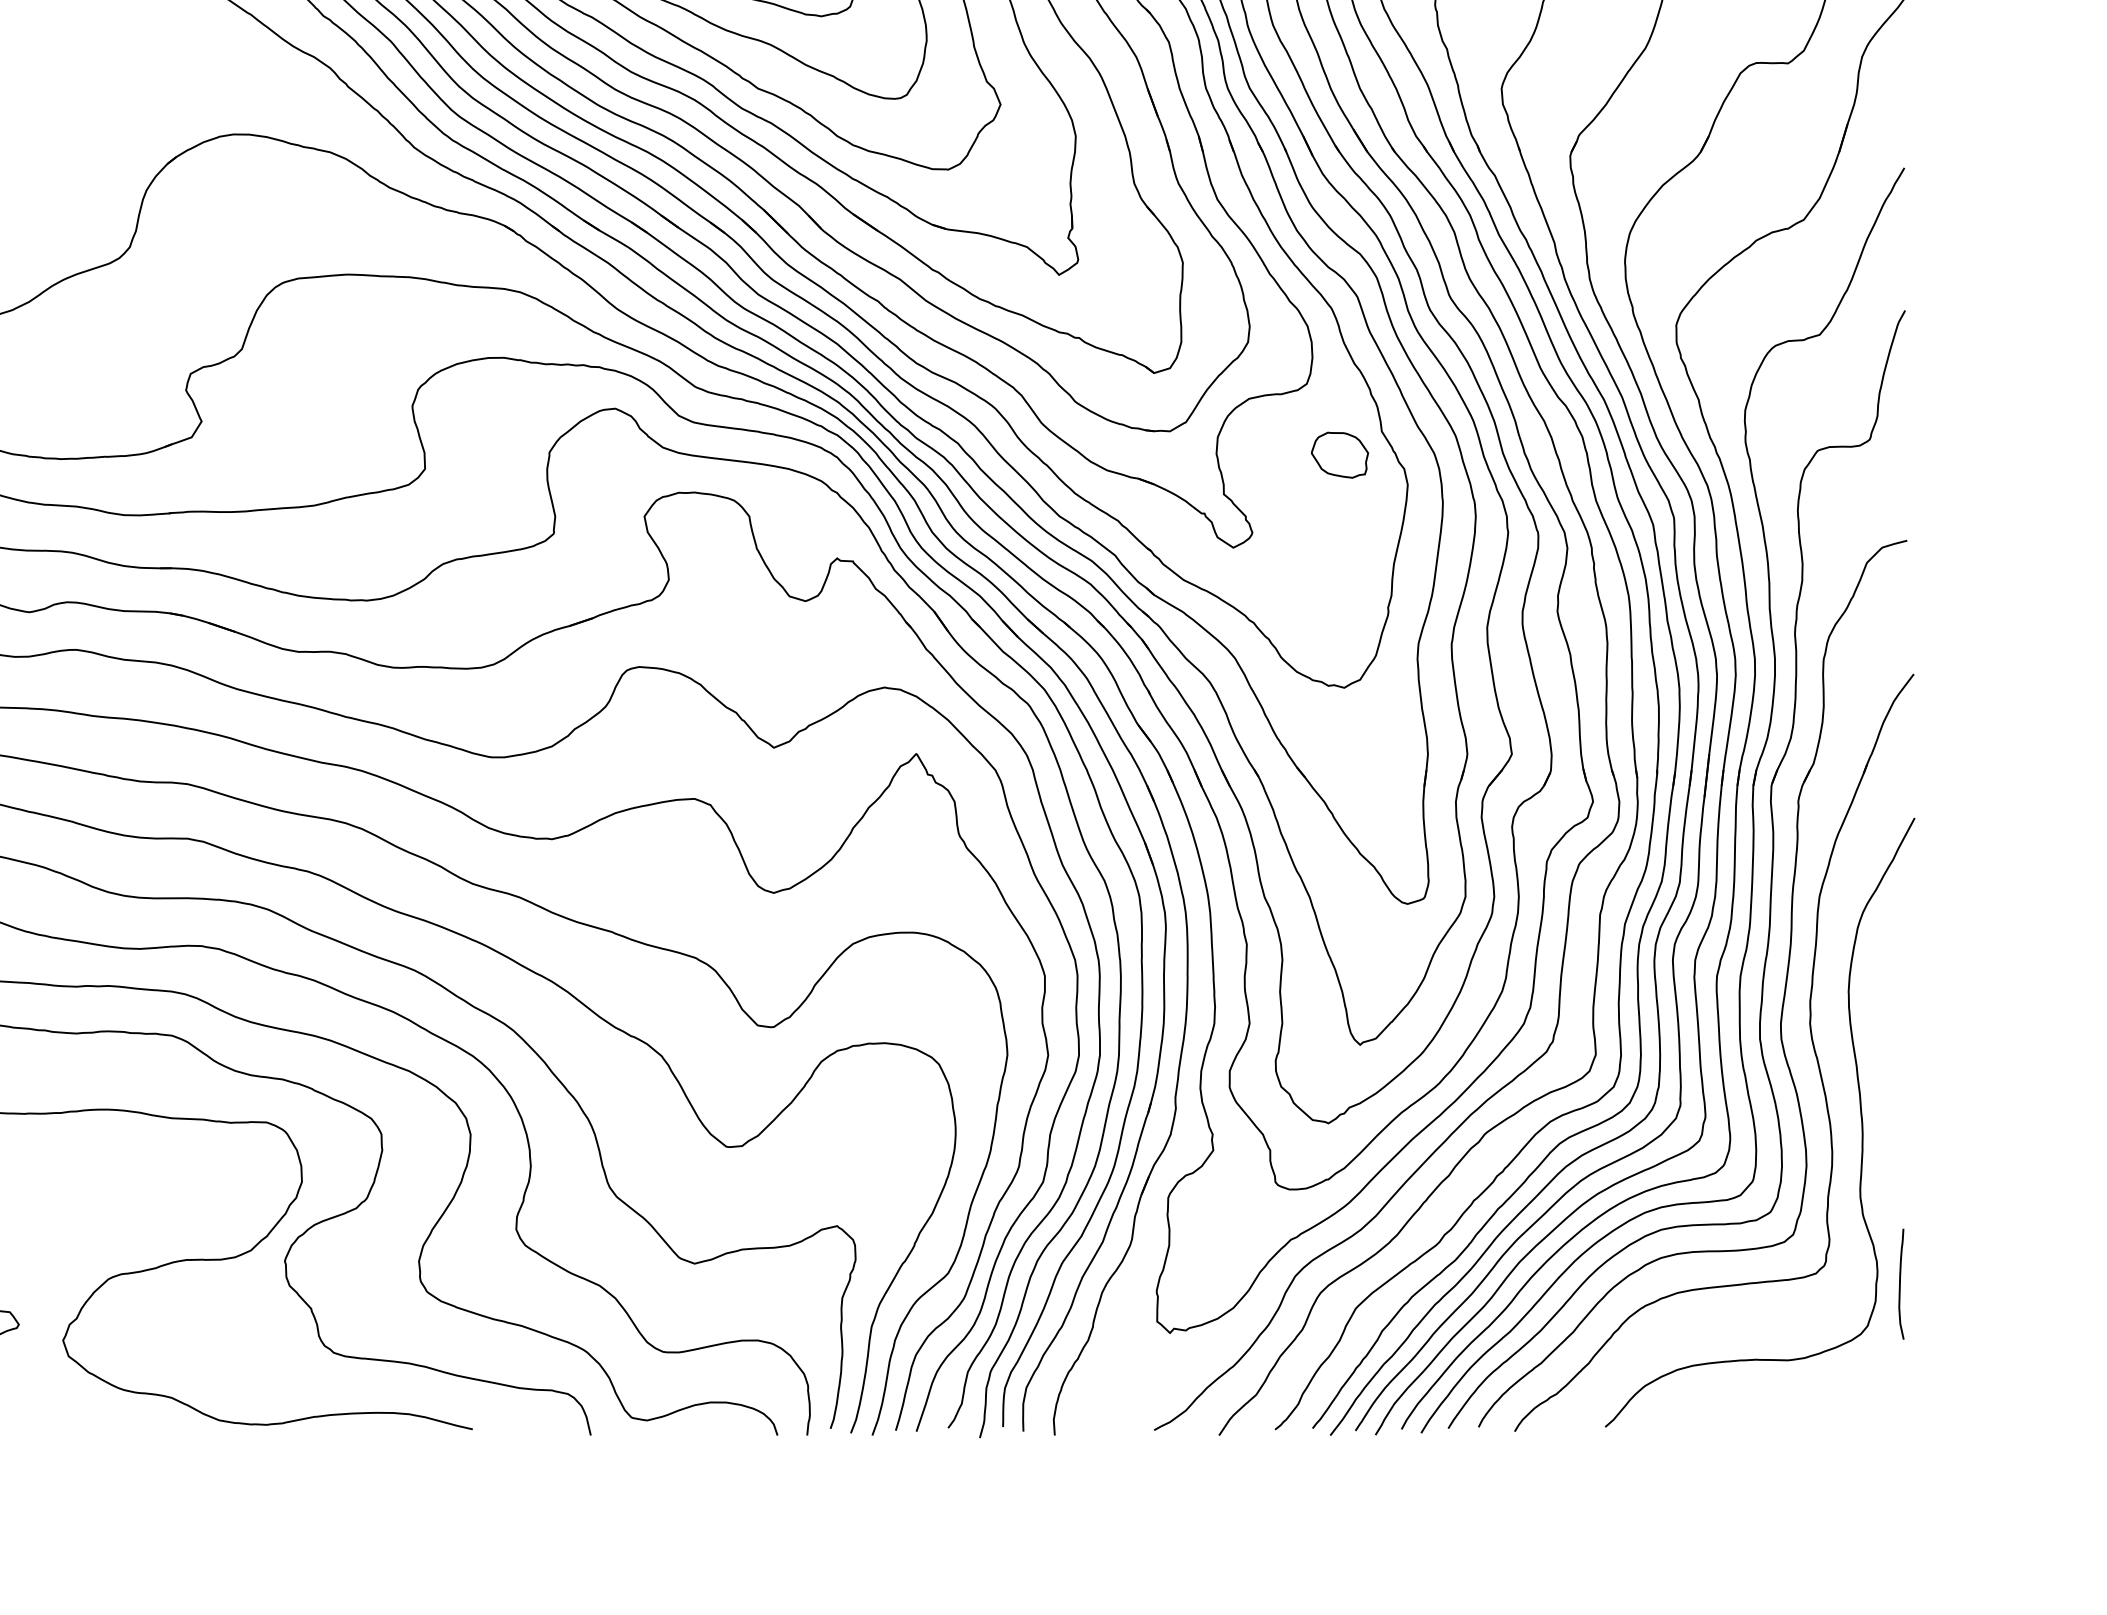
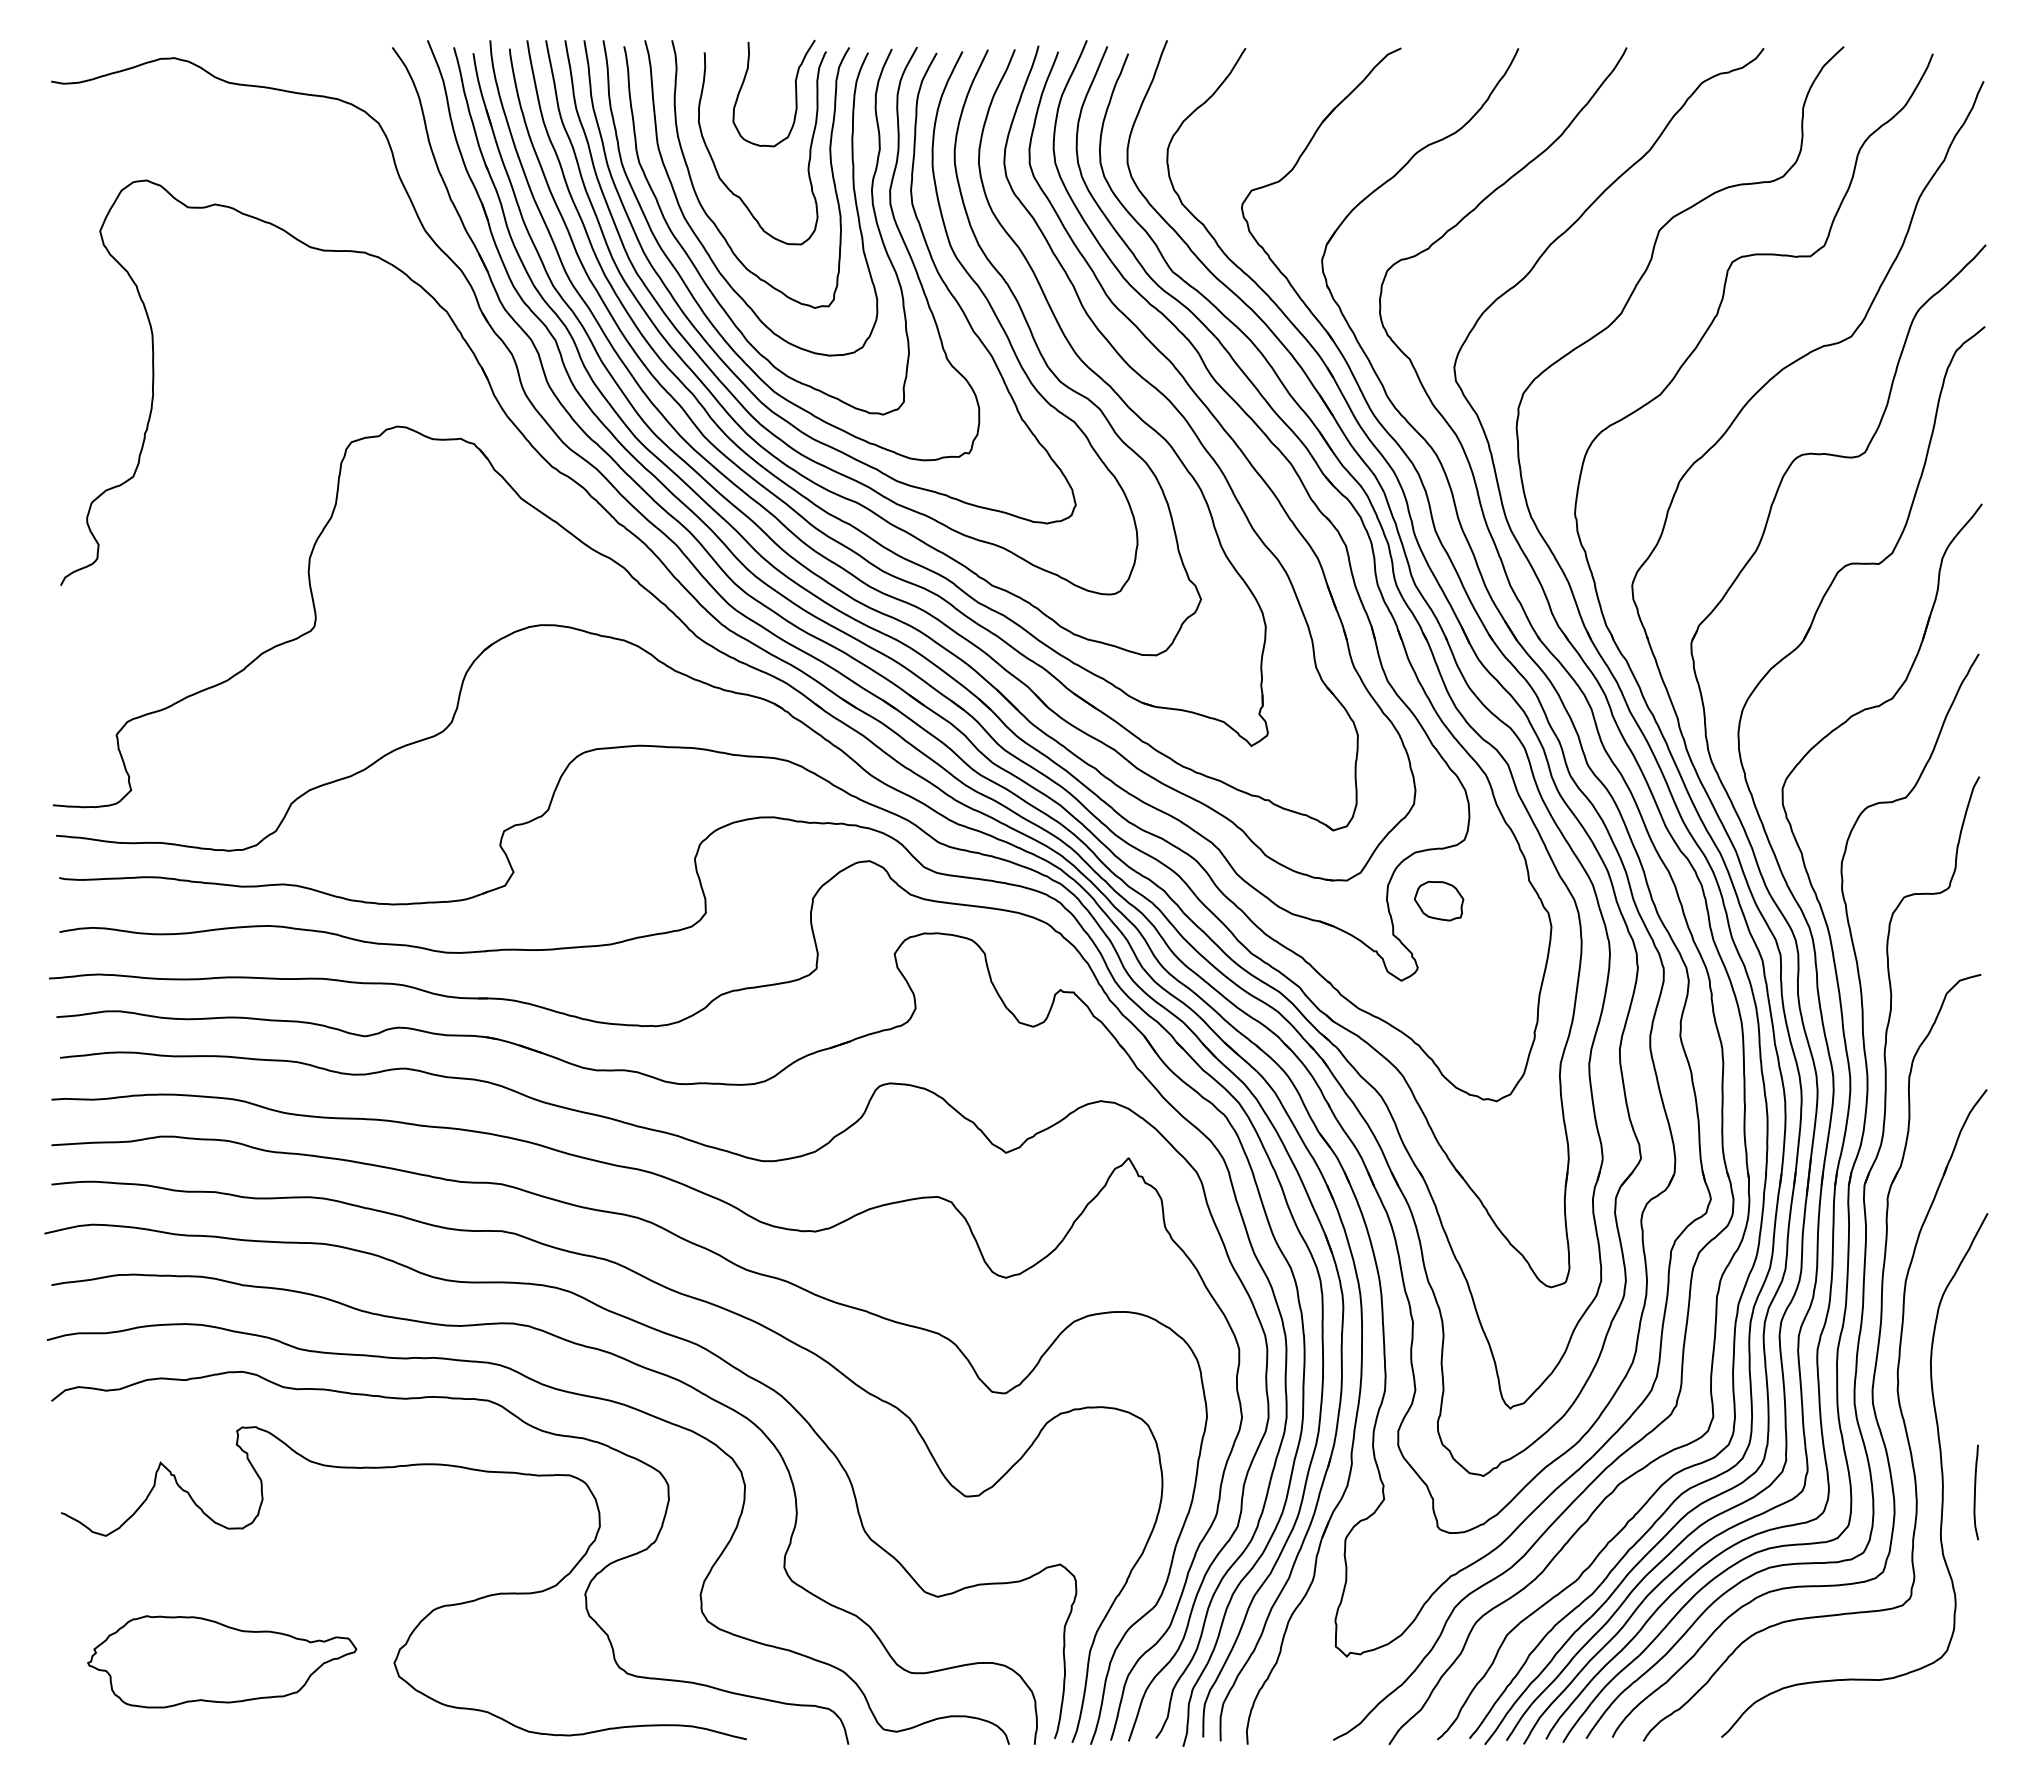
part: (1340, 454) -> (1439, 900), moved
curve: (1900, 1284) -> (1975, 1492), moved

